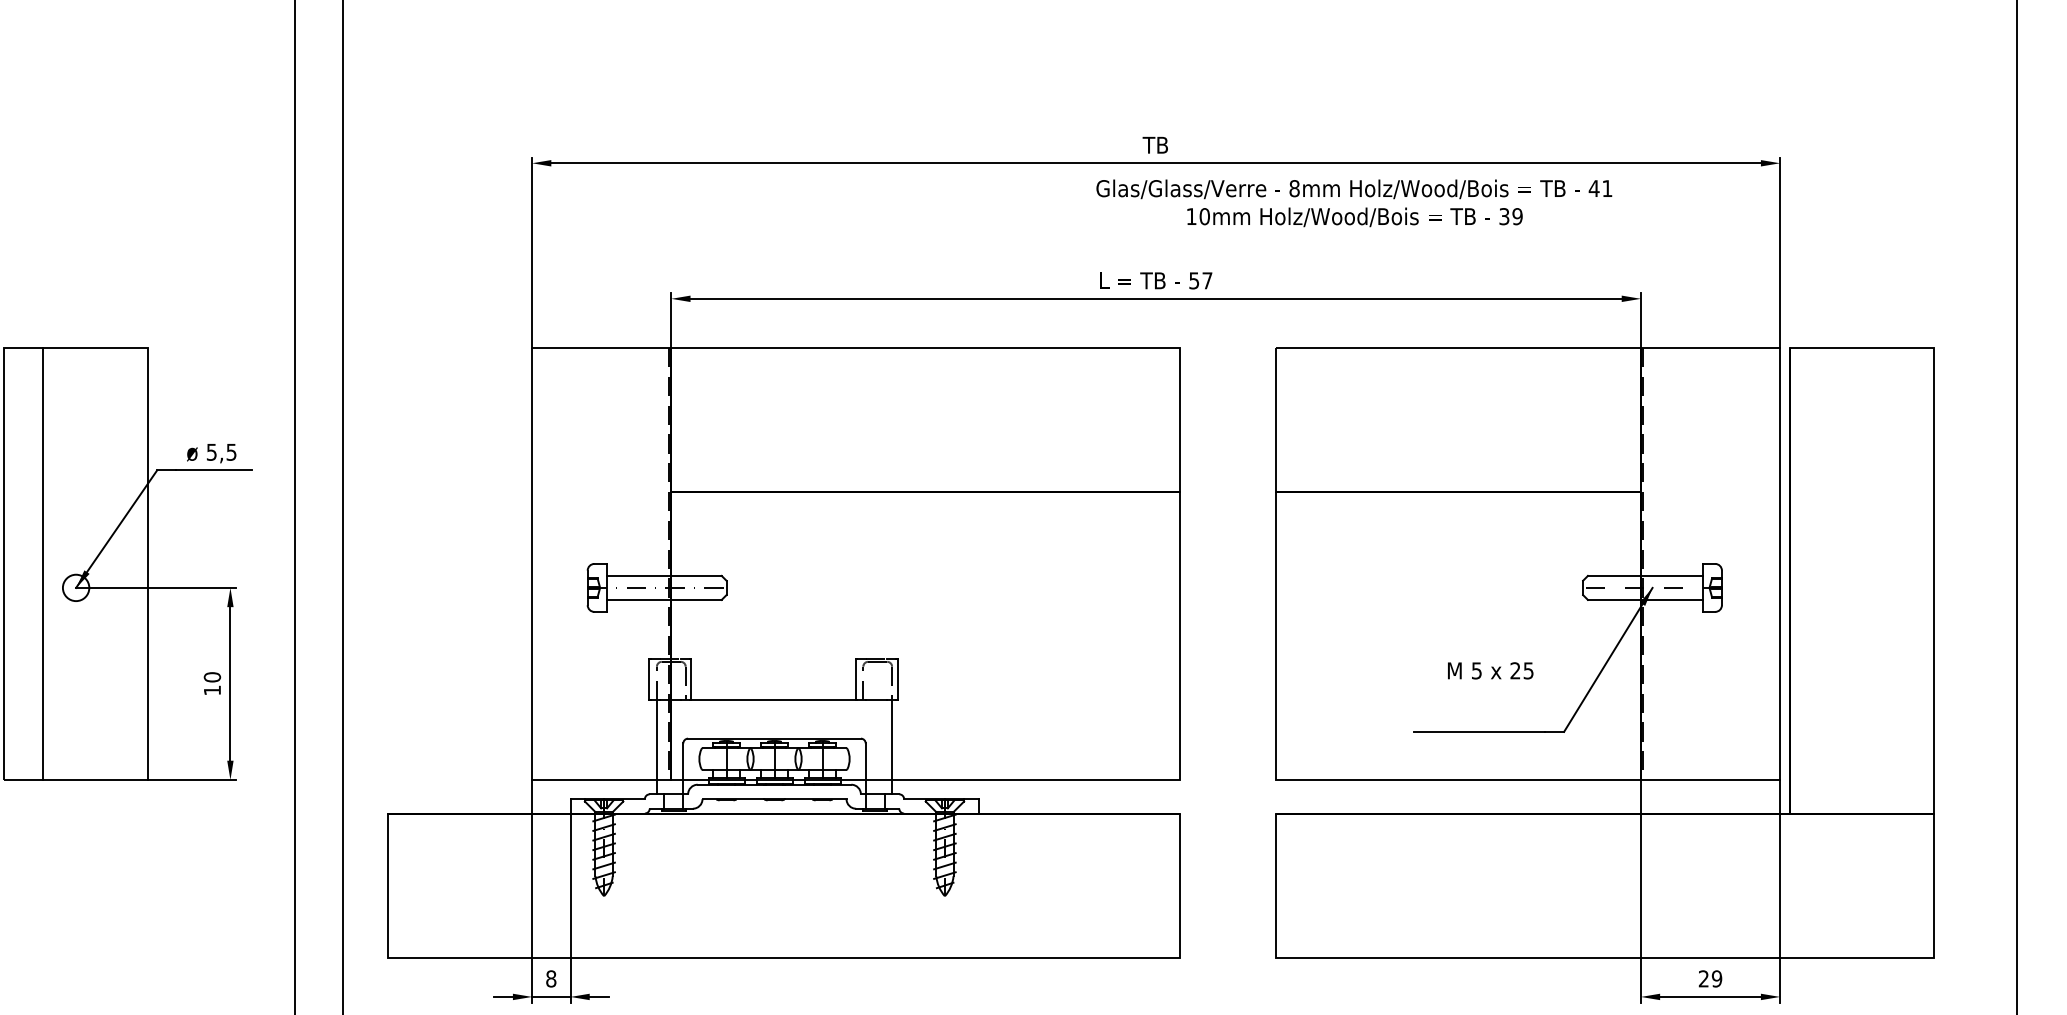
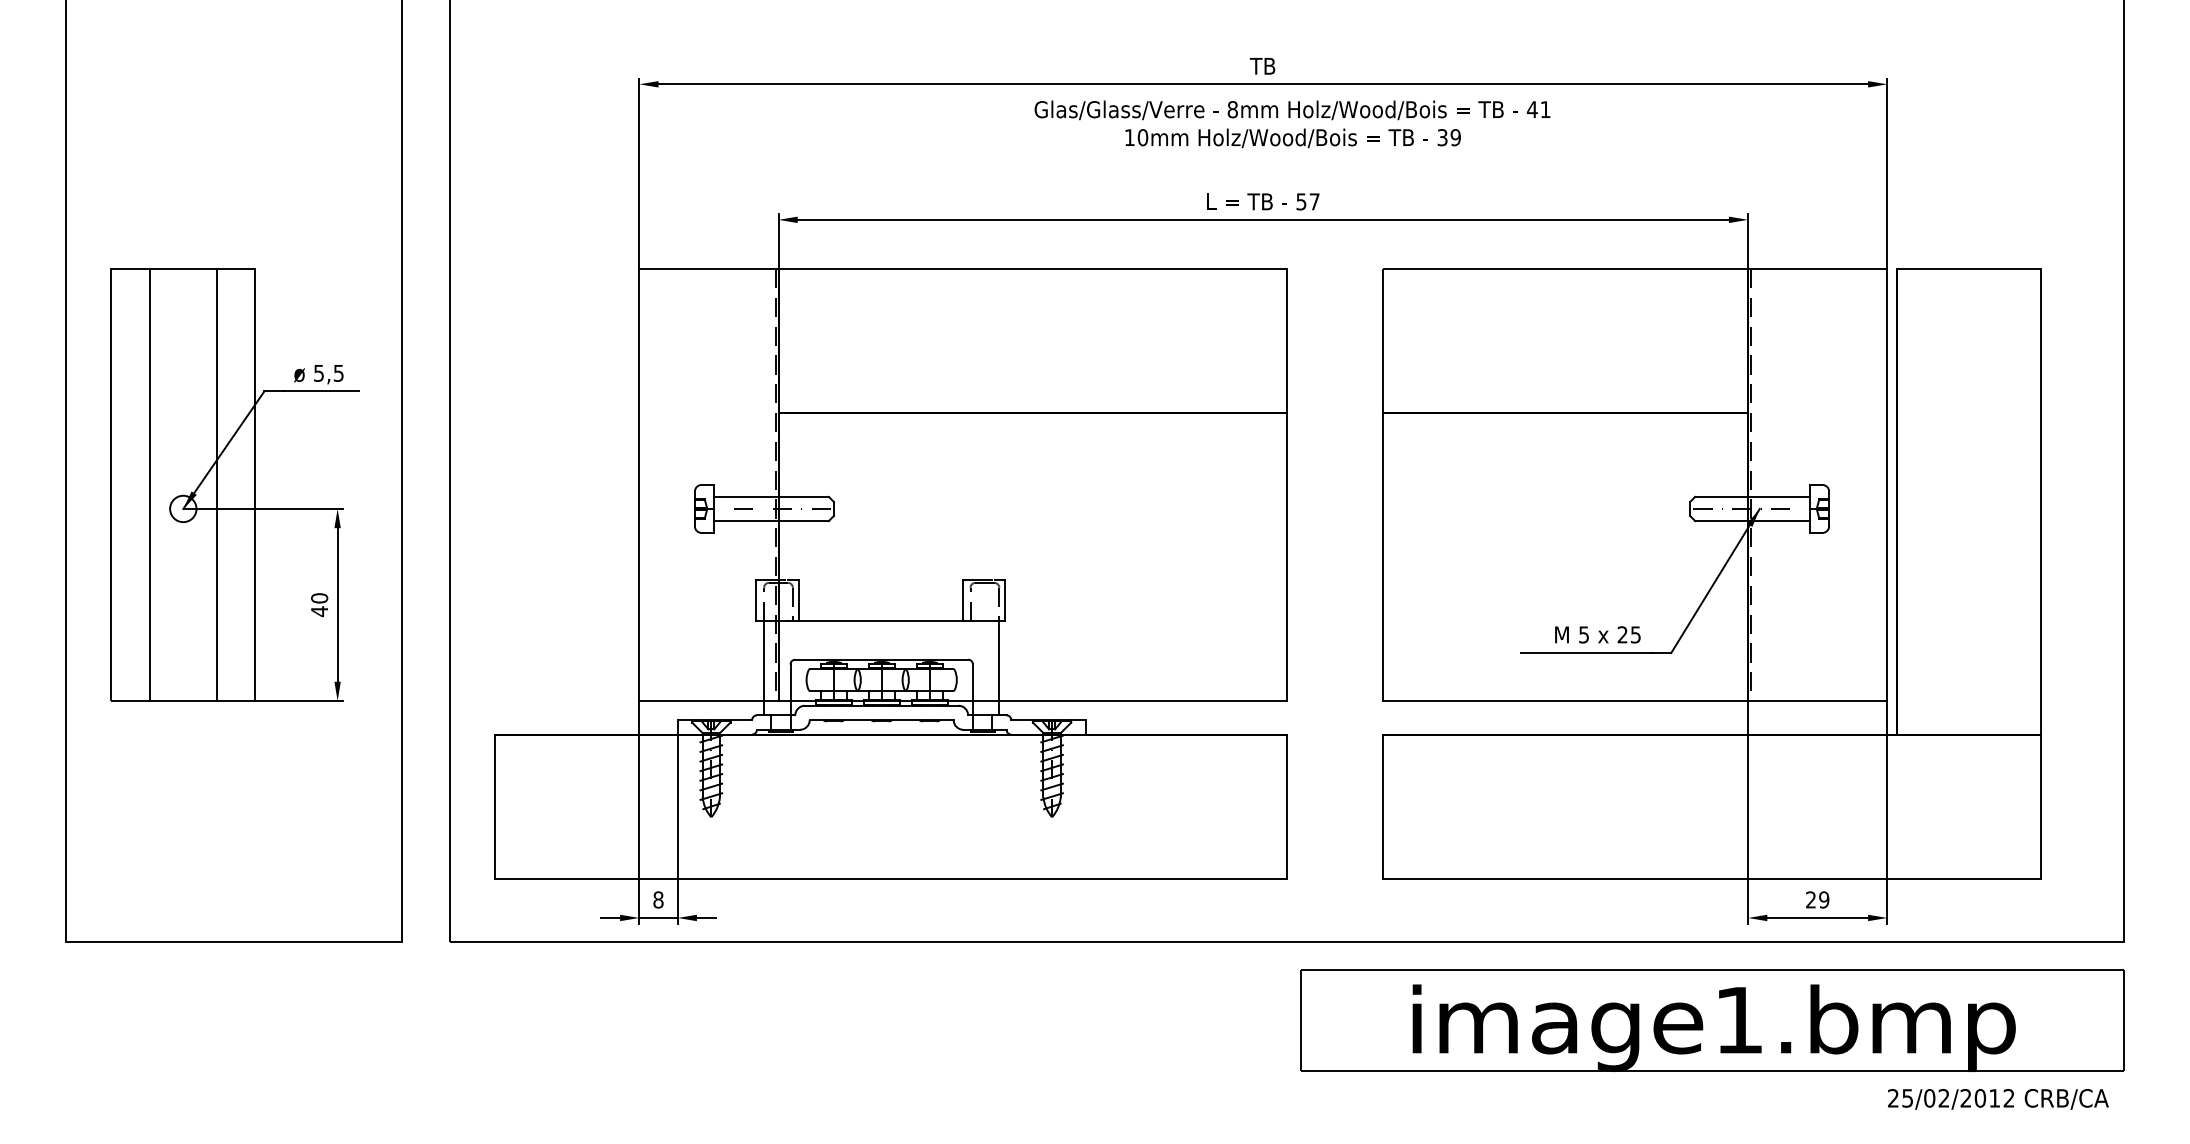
text: (1354, 203) -> (1292, 124), moved
line: (109, 563) -> (216, 484), added
text: (1490, 670) -> (1597, 634), moved
text: (212, 690) -> (319, 611), 10 -> 40

